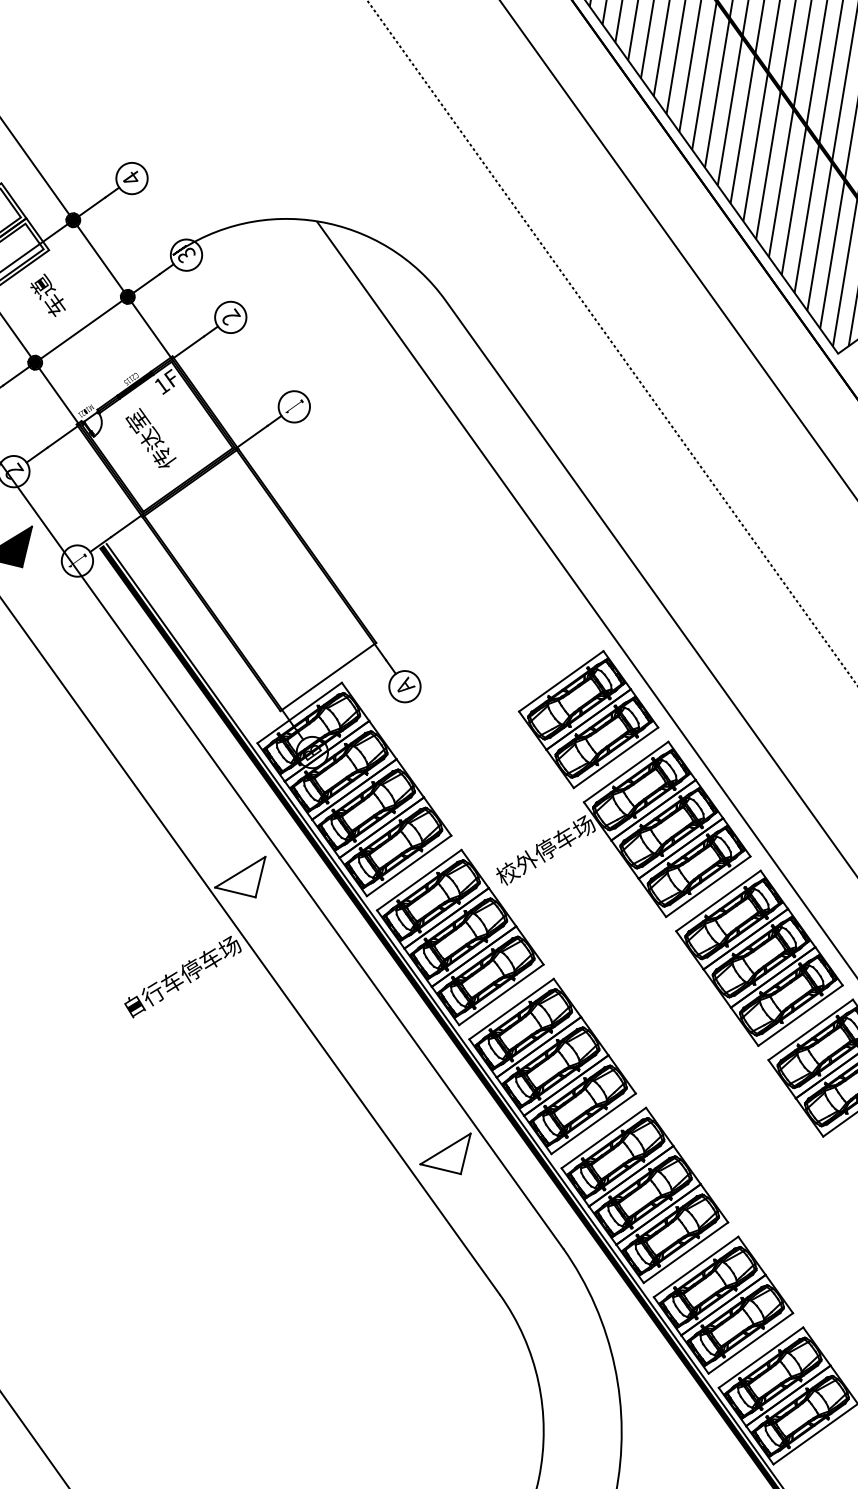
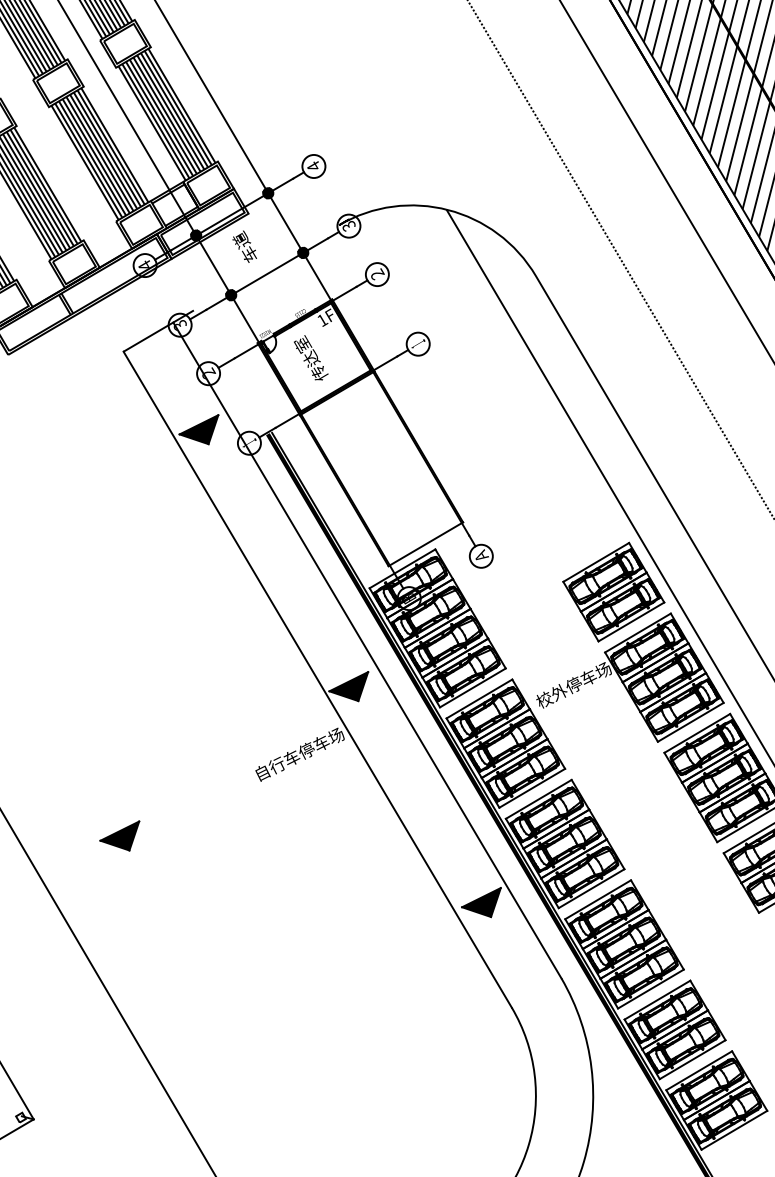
fill: (240, 878) -> (348, 686), added
fill: (446, 1155) -> (481, 902), added

